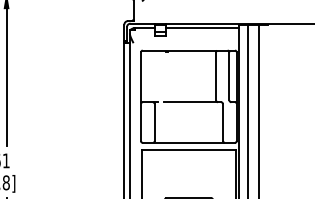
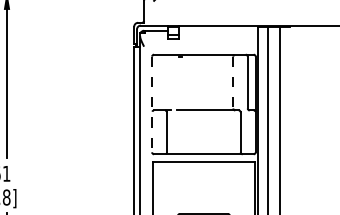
line: (202, 28) -> (218, 30), removed
line: (216, 76) -> (233, 82), solid -> dashed
line: (141, 96) -> (152, 104), solid -> dashed

